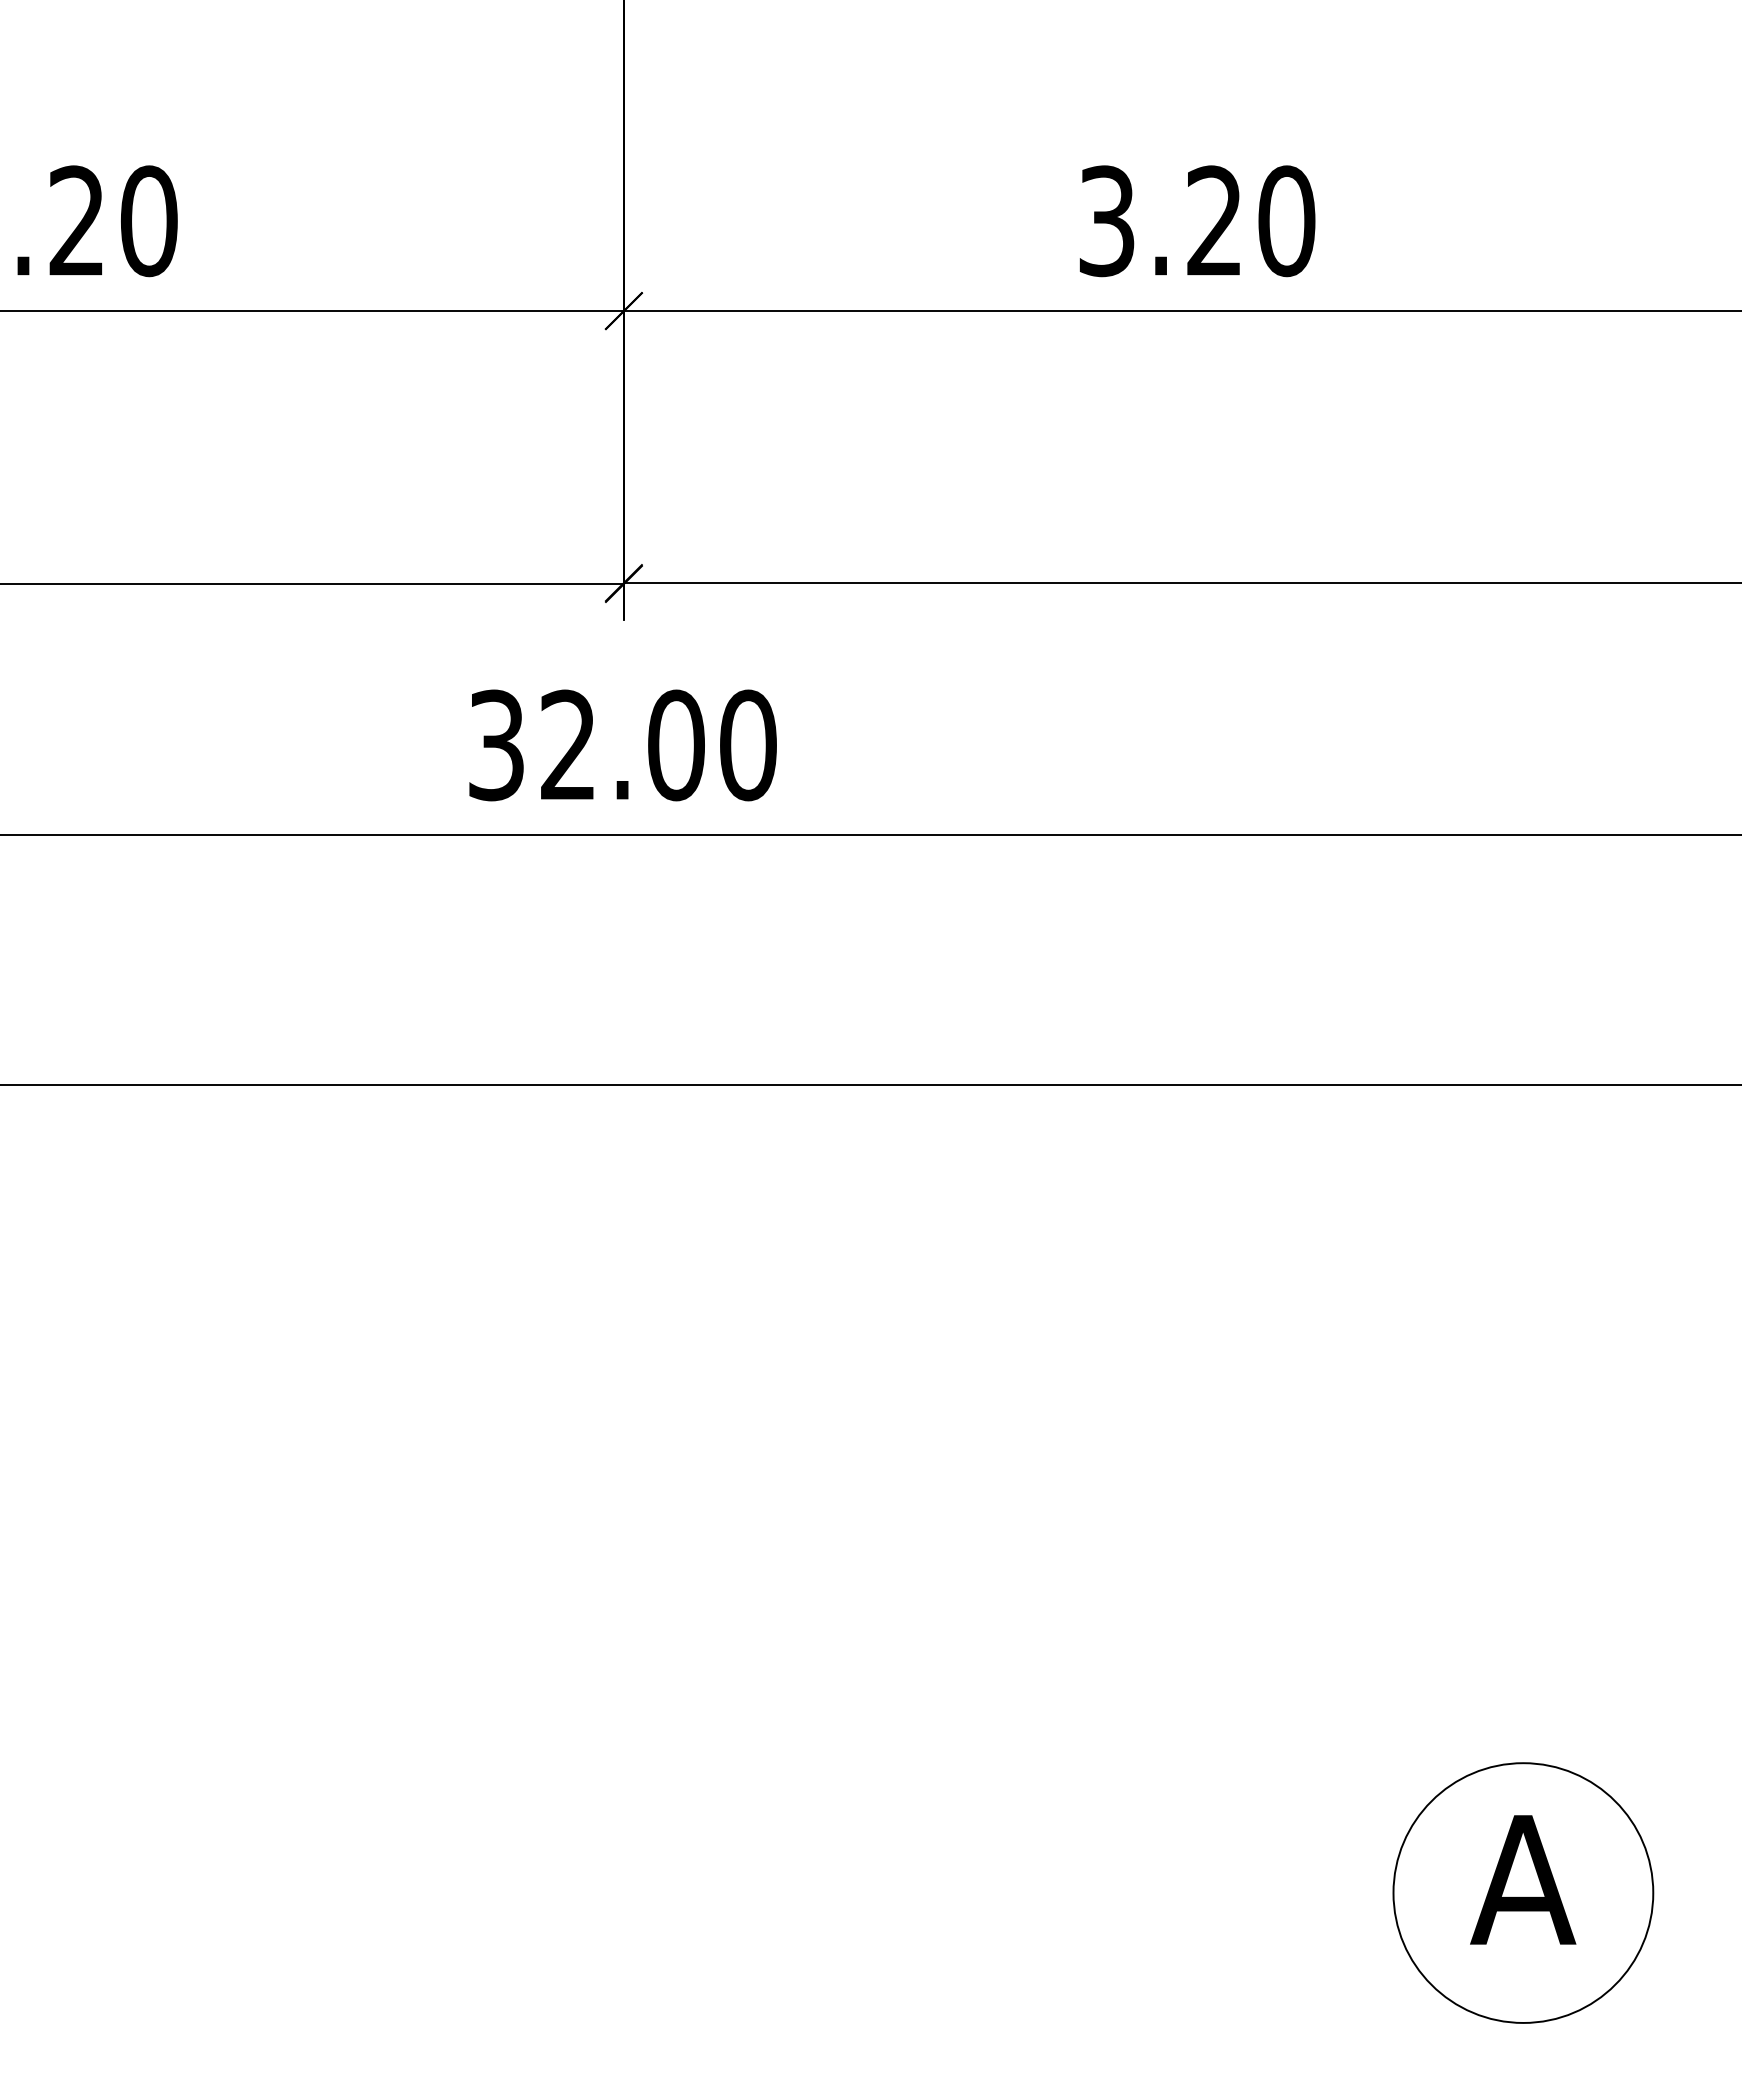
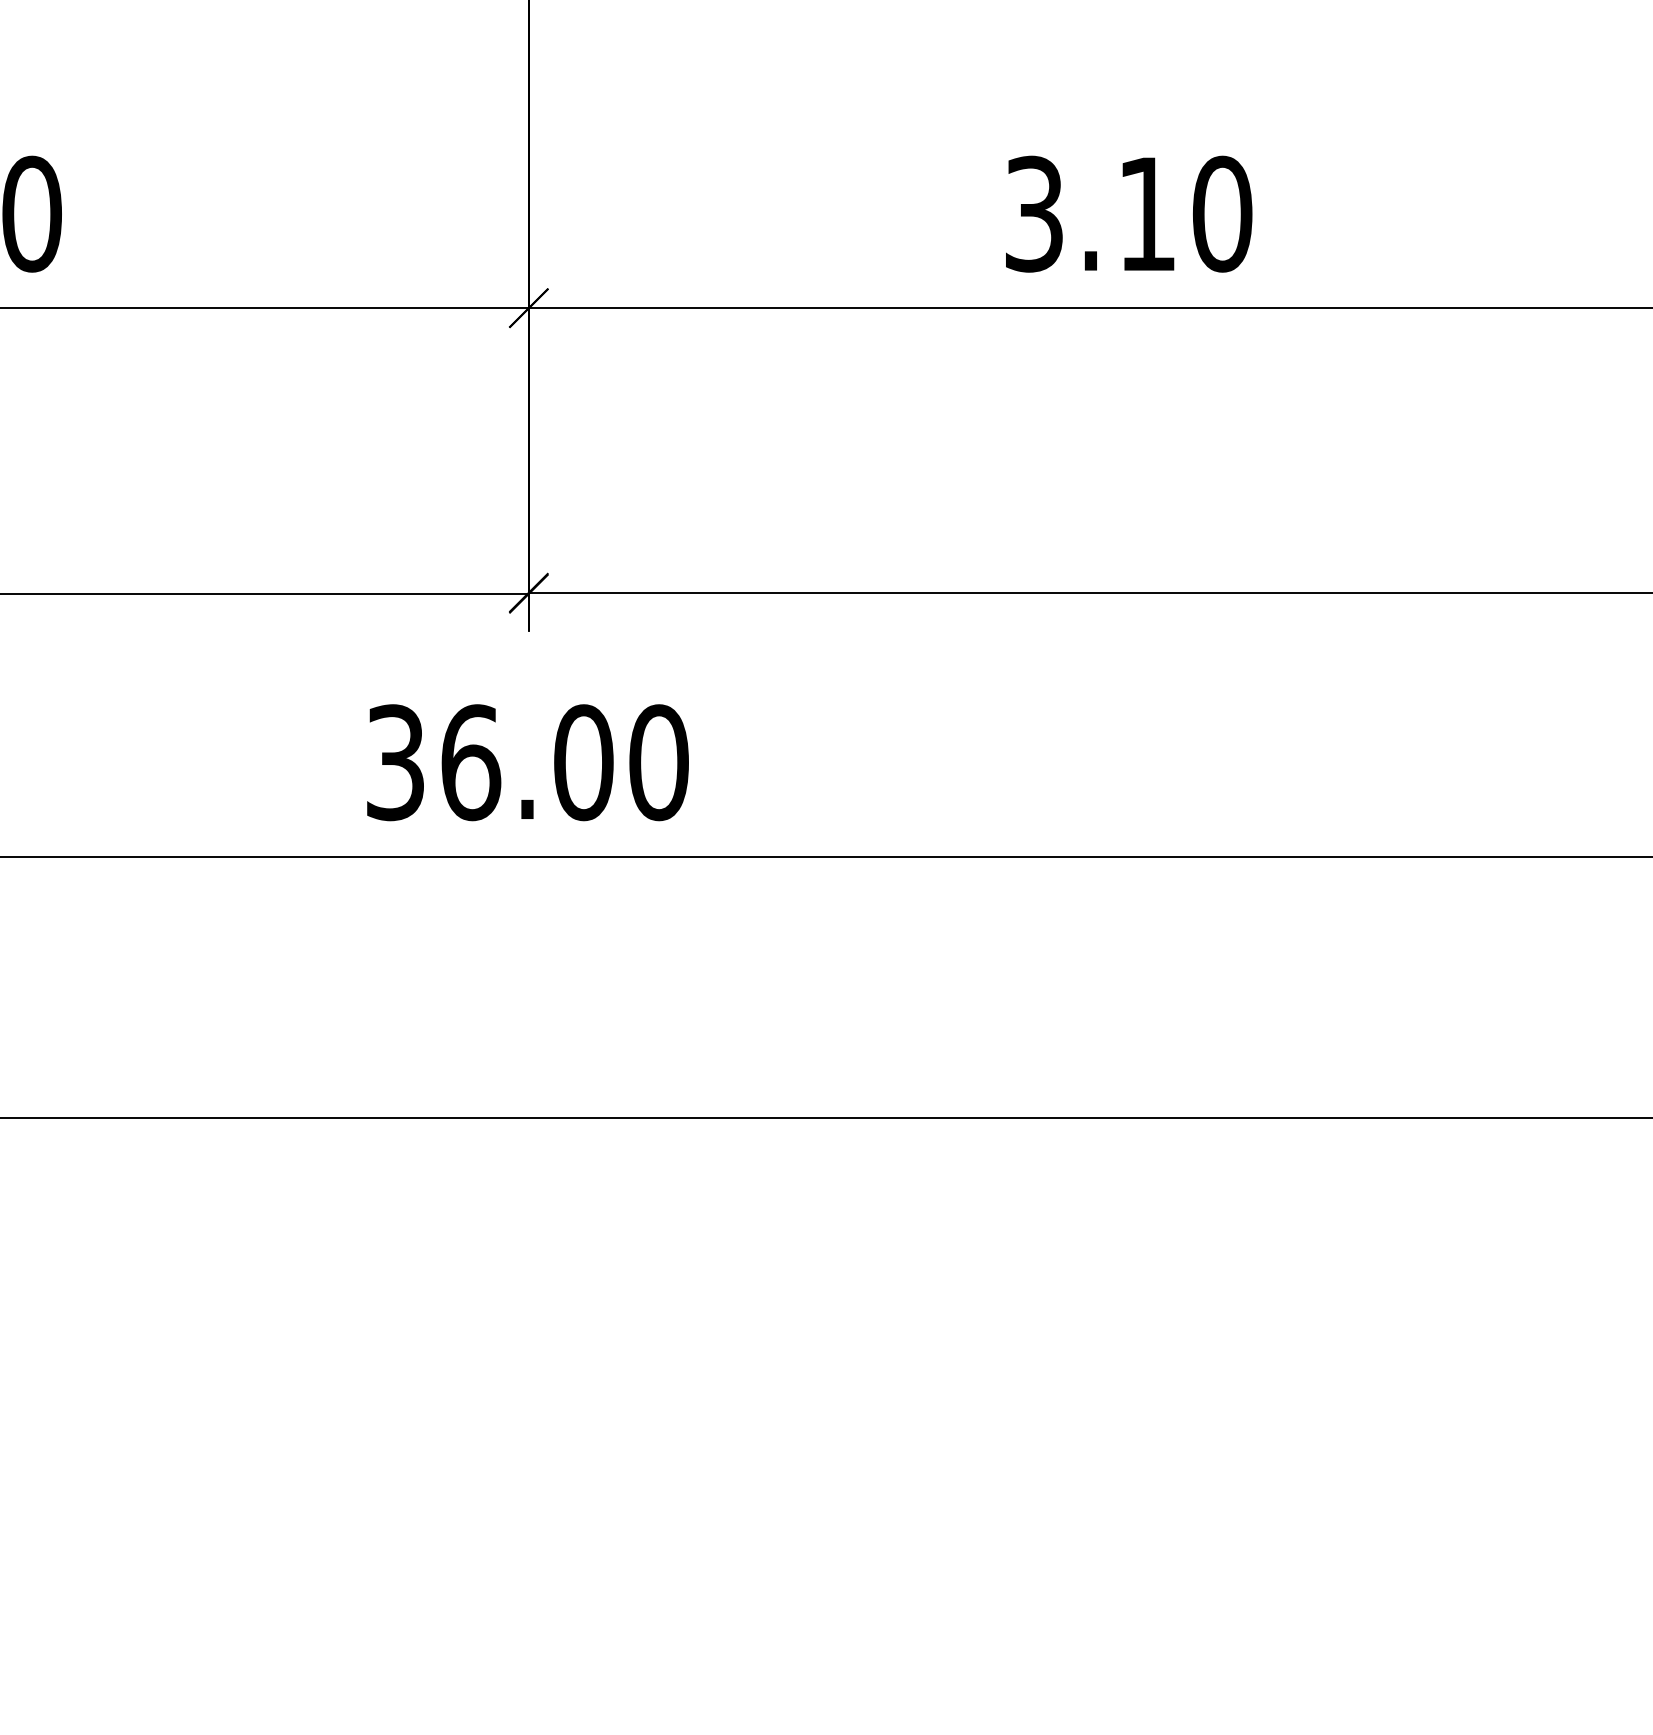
text: (1213, 220) -> (1145, 213), 3.20 -> 3.10
text: (568, 745) -> (470, 762), 32.00 -> 36.00

